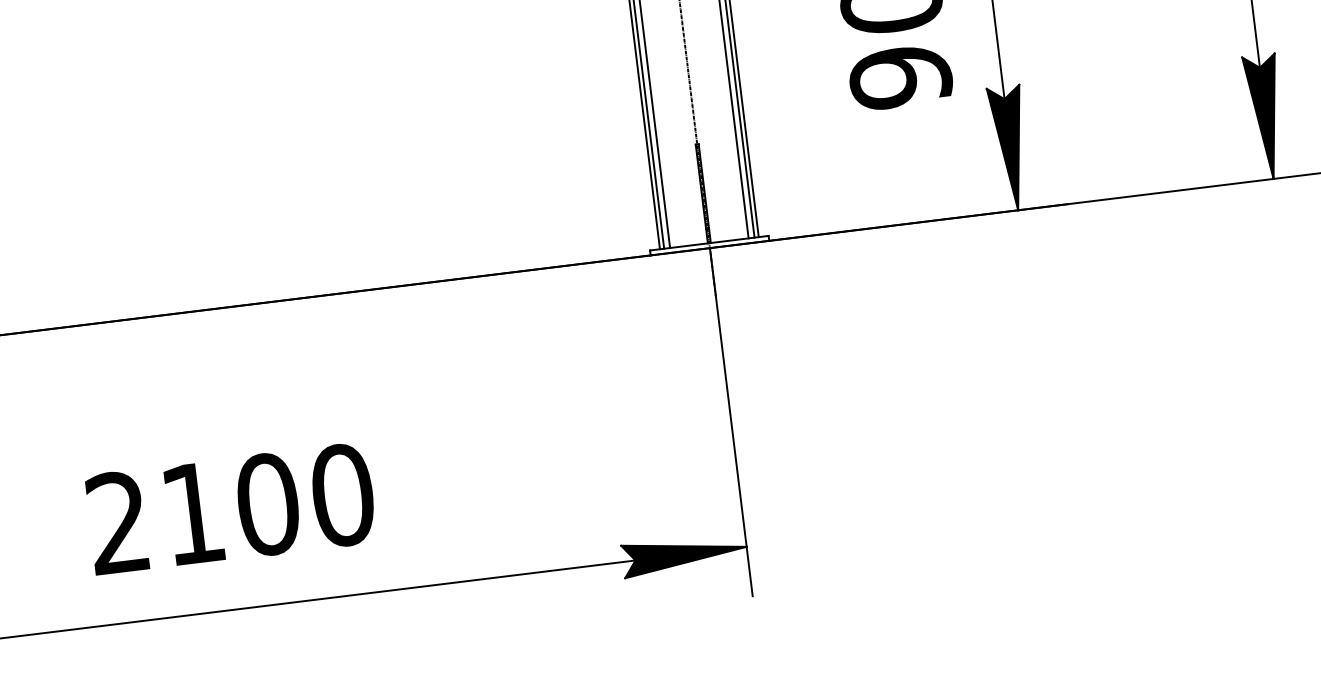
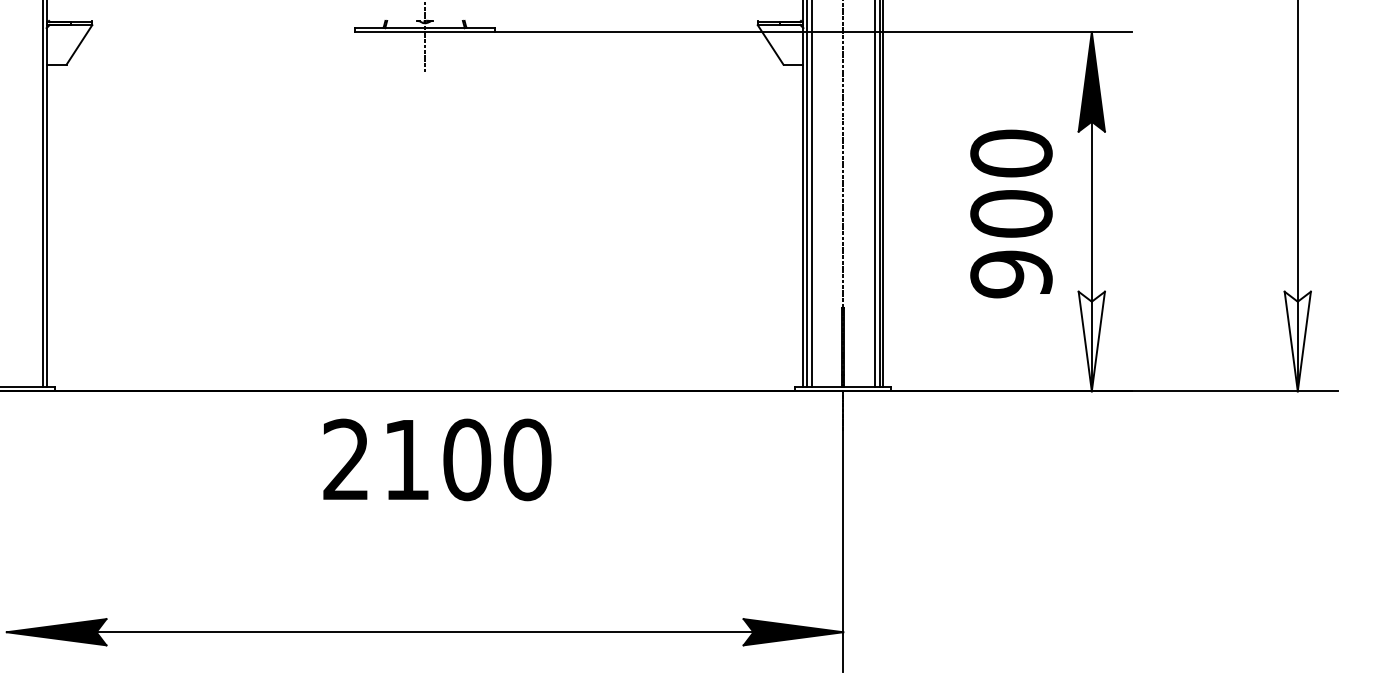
fill: (1265, 117) -> (1297, 341), removed
fill: (1010, 148) -> (1091, 341), removed
text: (231, 508) -> (437, 459), moved

